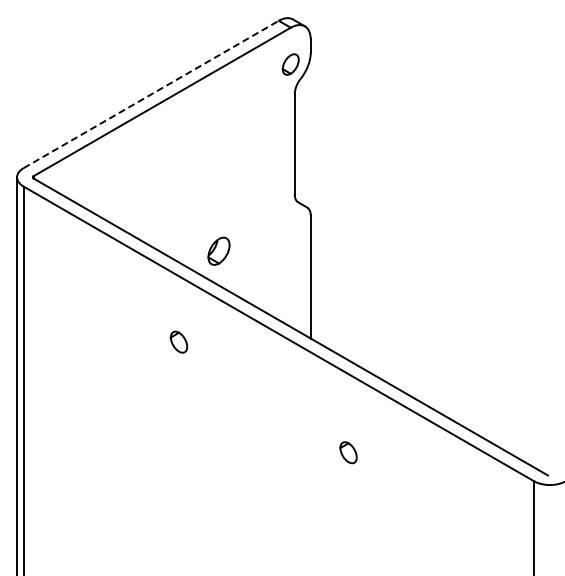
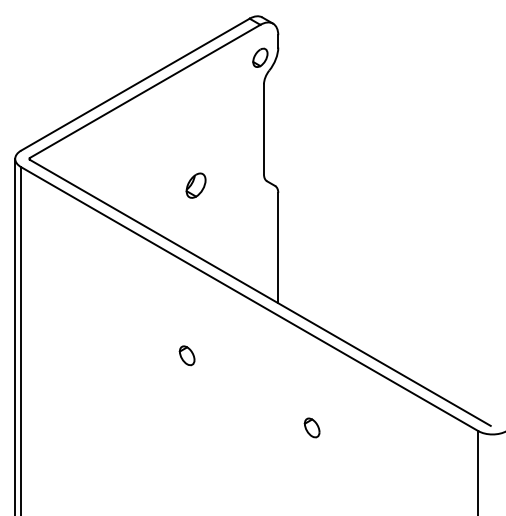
line: (151, 94) -> (135, 84), dashed -> solid
part: (218, 250) -> (195, 185), moved
part: (178, 341) -> (186, 355), moved
part: (348, 452) -> (312, 427), moved

